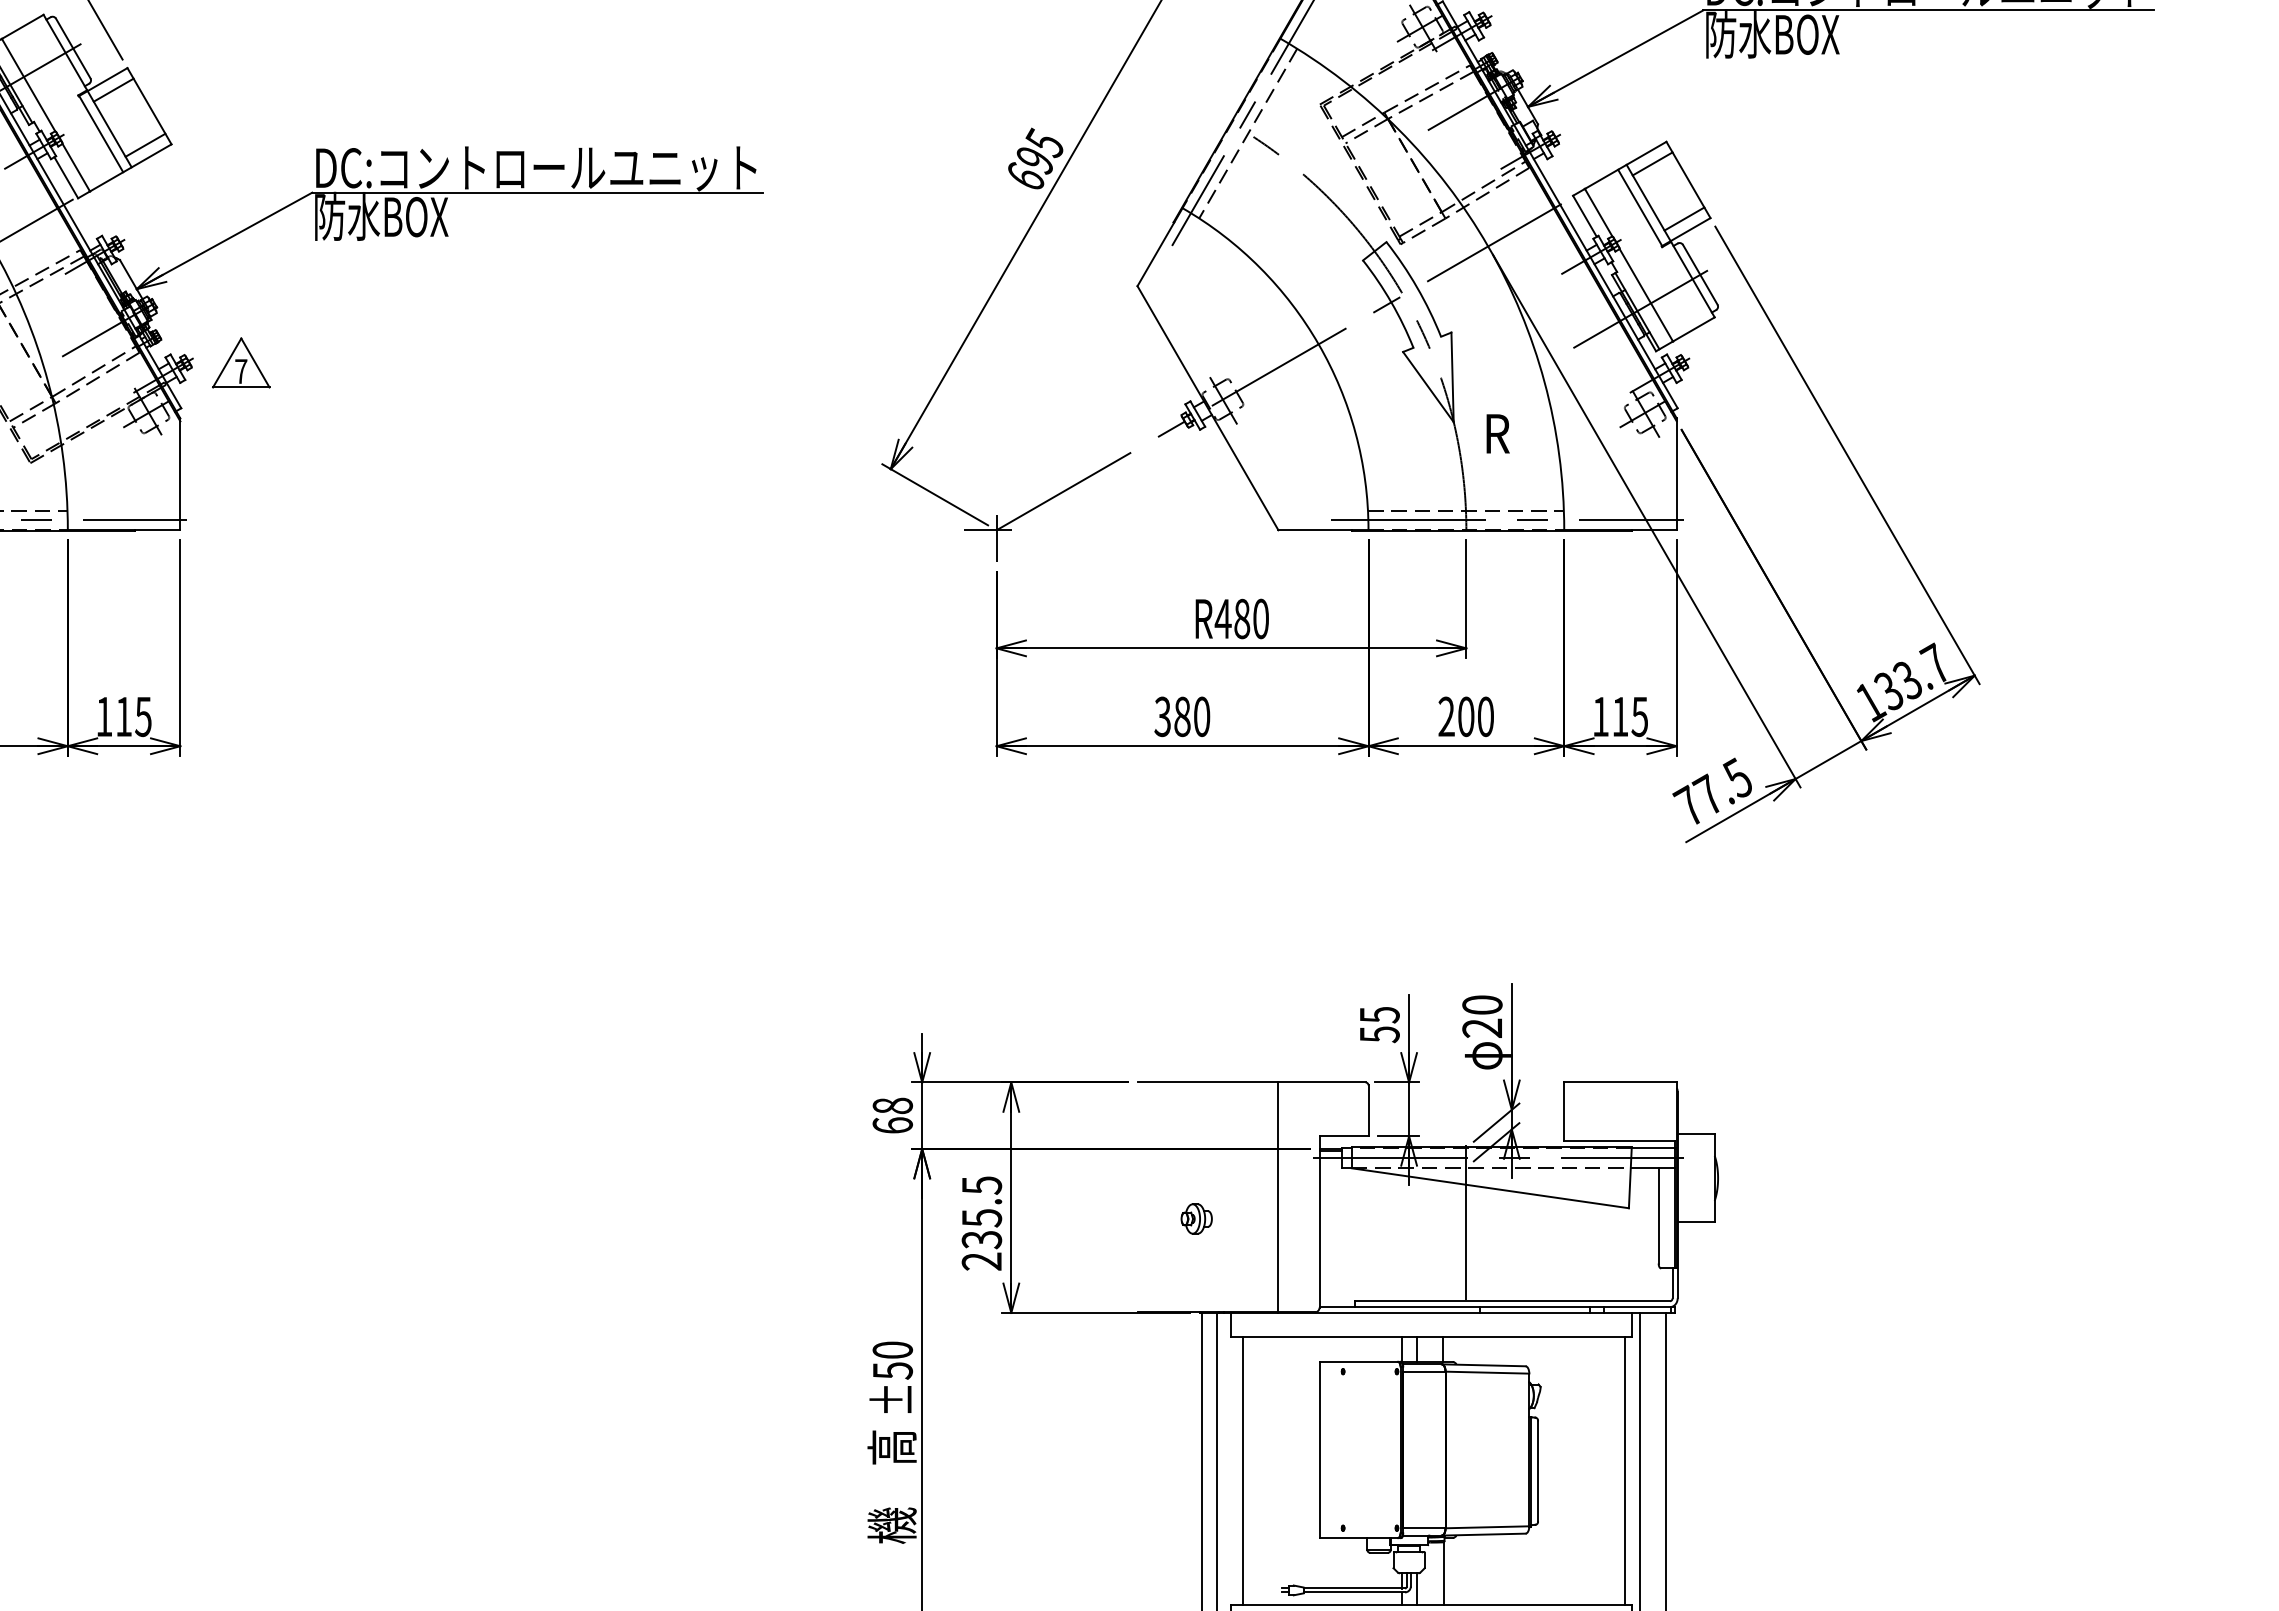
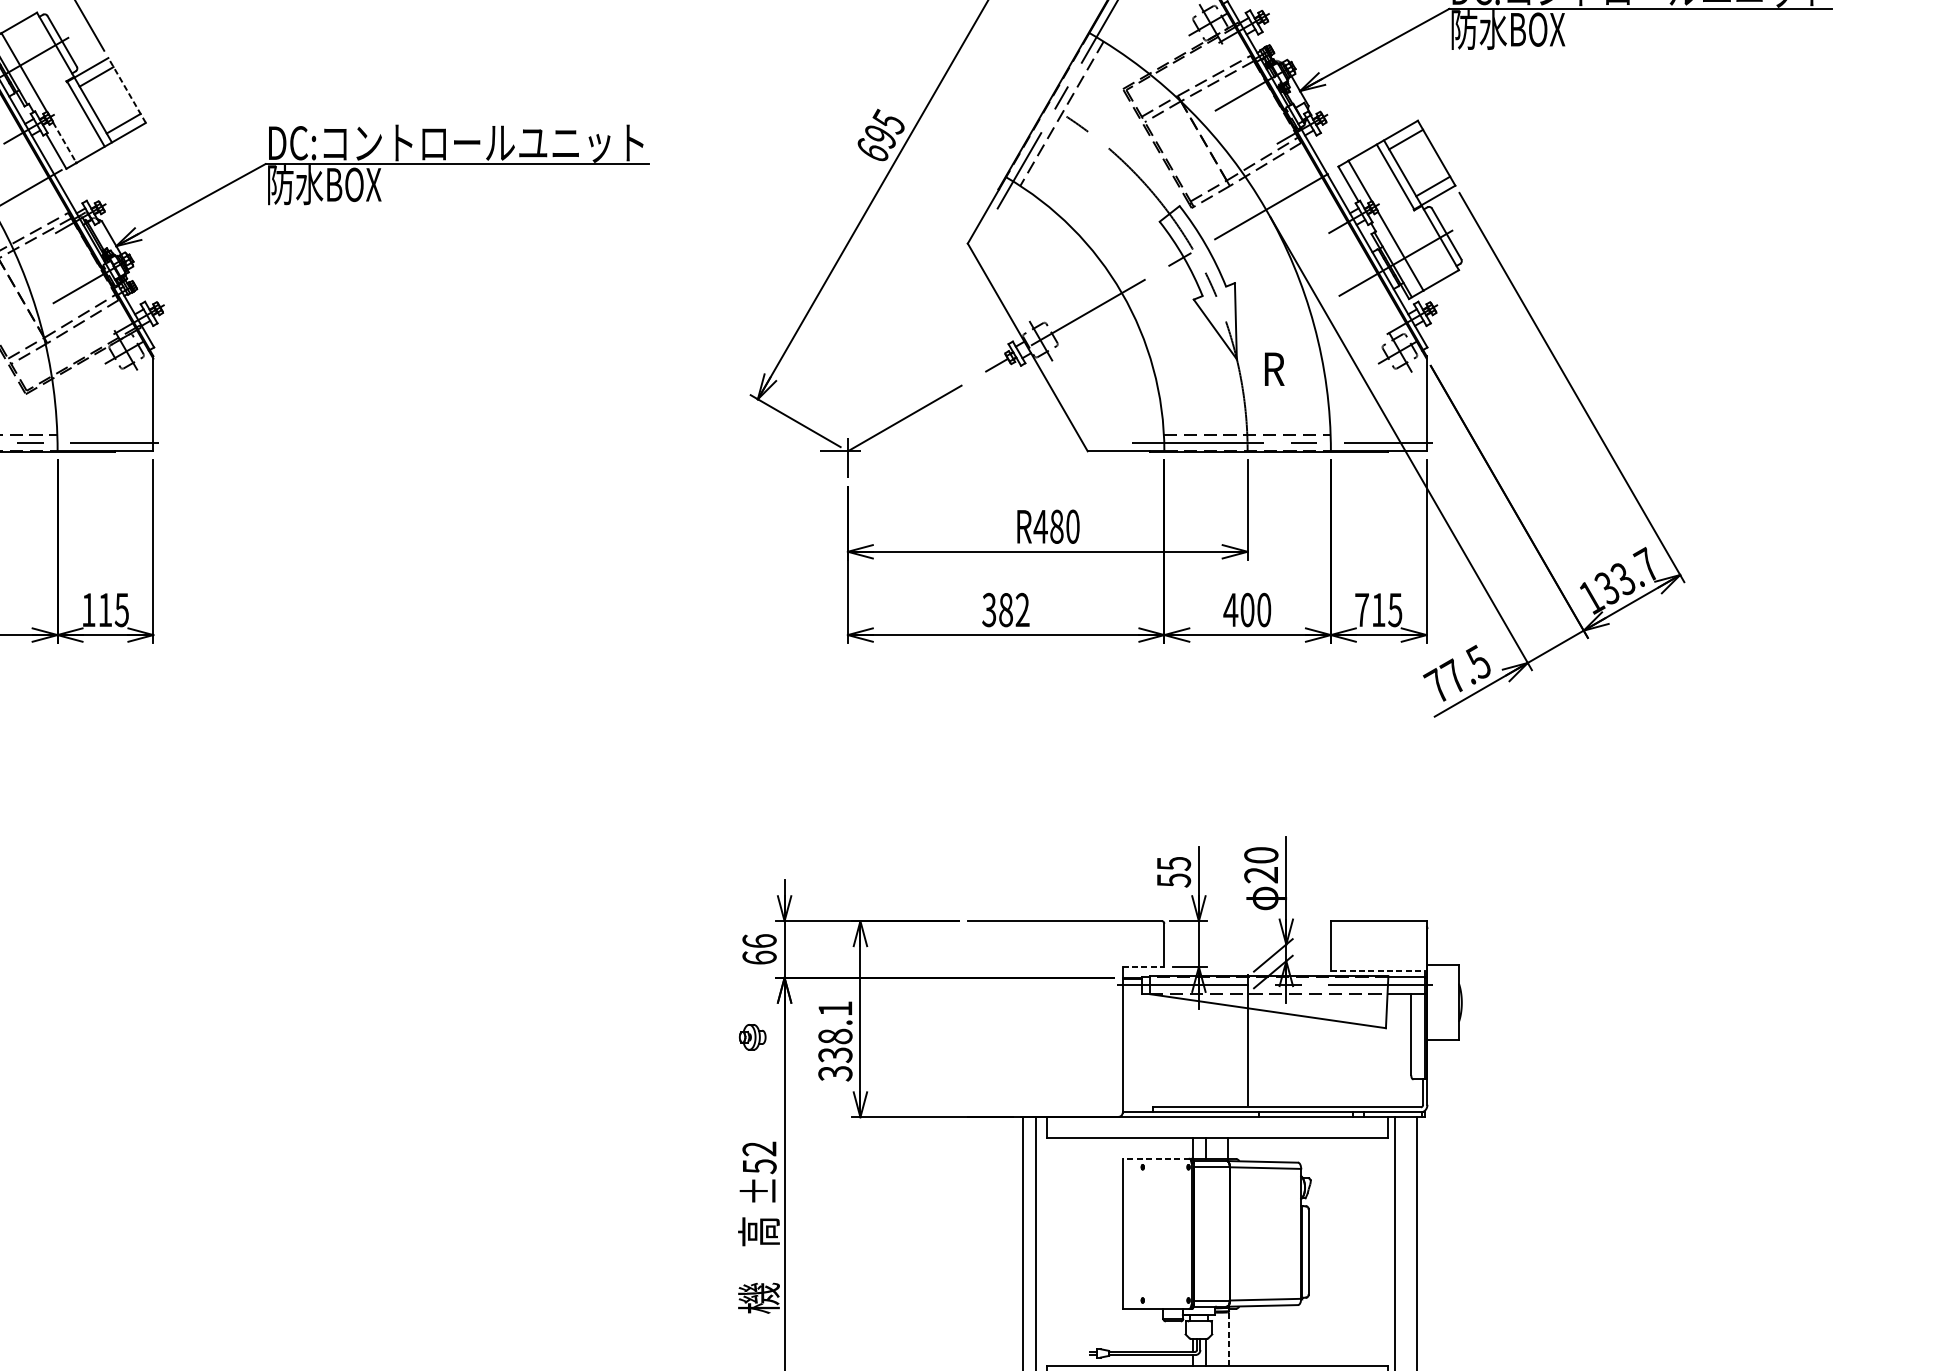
line: (149, 105) -> (127, 89), solid -> dashed
line: (76, 167) -> (64, 142), solid -> dashed
part: (241, 362) -> (205, 308), removed
text: (1201, 716) -> (1022, 609), 380 -> 382
text: (1446, 716) -> (1230, 609), 200 -> 400
text: (1600, 716) -> (1361, 609), 115 -> 715
text: (892, 1105) -> (759, 940), 68 -> 66
line: (1344, 1136) -> (1143, 967), solid -> dashed
line: (1619, 1141) -> (1377, 971), solid -> dashed
line: (1278, 1197) -> (1087, 1019), removed
part: (1196, 1218) -> (752, 1036), moved
text: (981, 1223) -> (835, 1041), 235.5 -> 338.1
text: (892, 1349) -> (759, 1148), ±50 -> ±52
line: (1358, 1361) -> (1155, 1158), solid -> dashed
line: (1243, 1471) -> (1057, 1252), removed
line: (1624, 1471) -> (1382, 1252), removed
line: (1444, 1573) -> (1229, 1338), solid -> dashed

